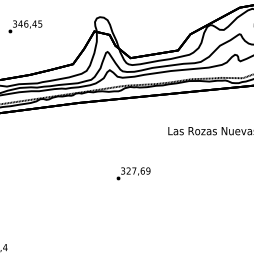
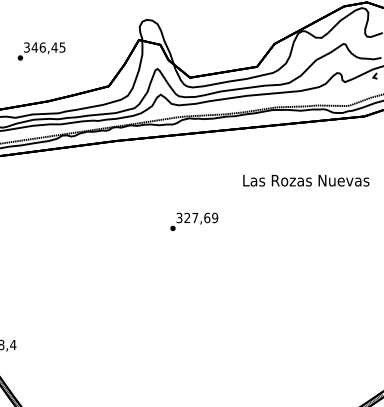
text: (25, 26) -> (41, 51), moved
text: (133, 173) -> (194, 221), moved

